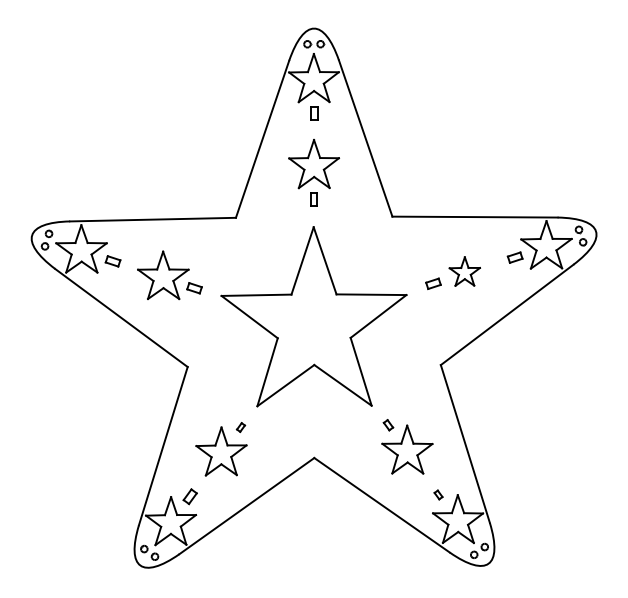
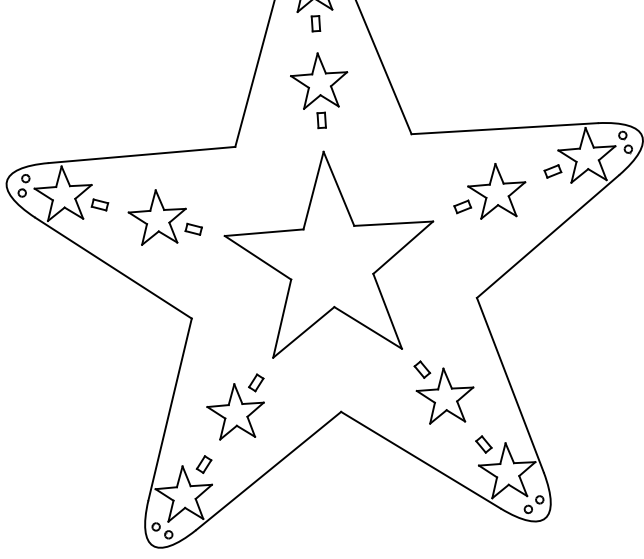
part: (464, 271) -> (496, 190), size x1.67
part: (388, 424) -> (422, 368), size x1.43
part: (240, 427) -> (255, 382), size x1.67
part: (438, 494) -> (483, 443), size x1.67

